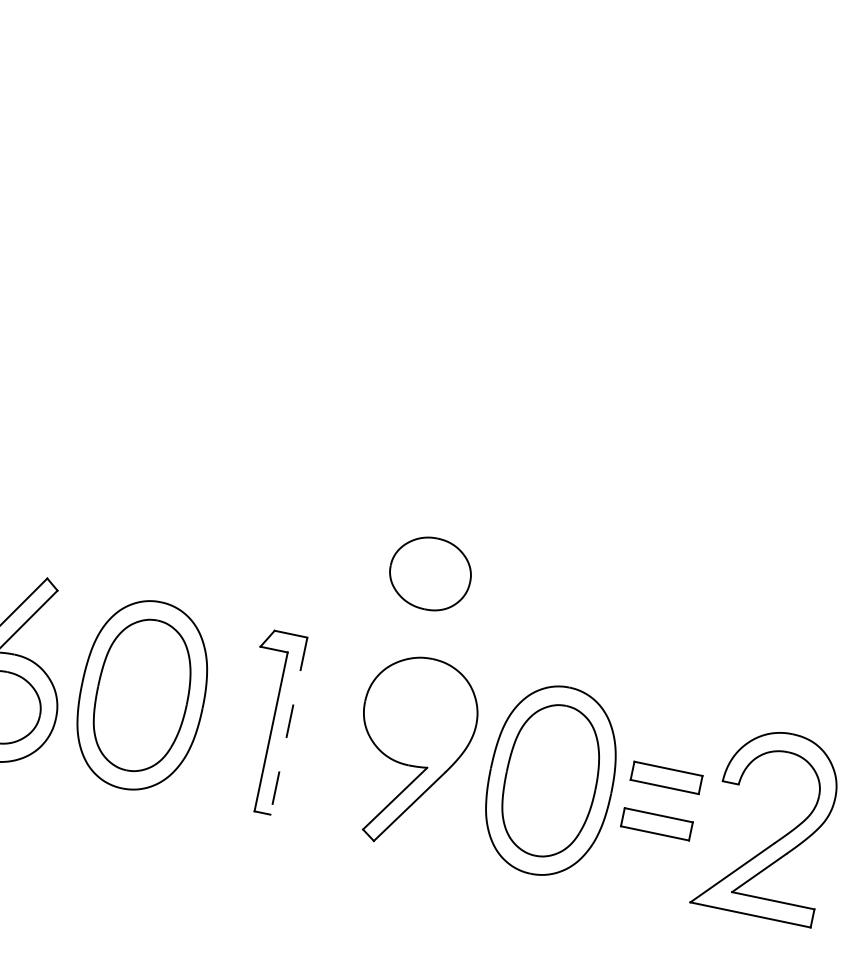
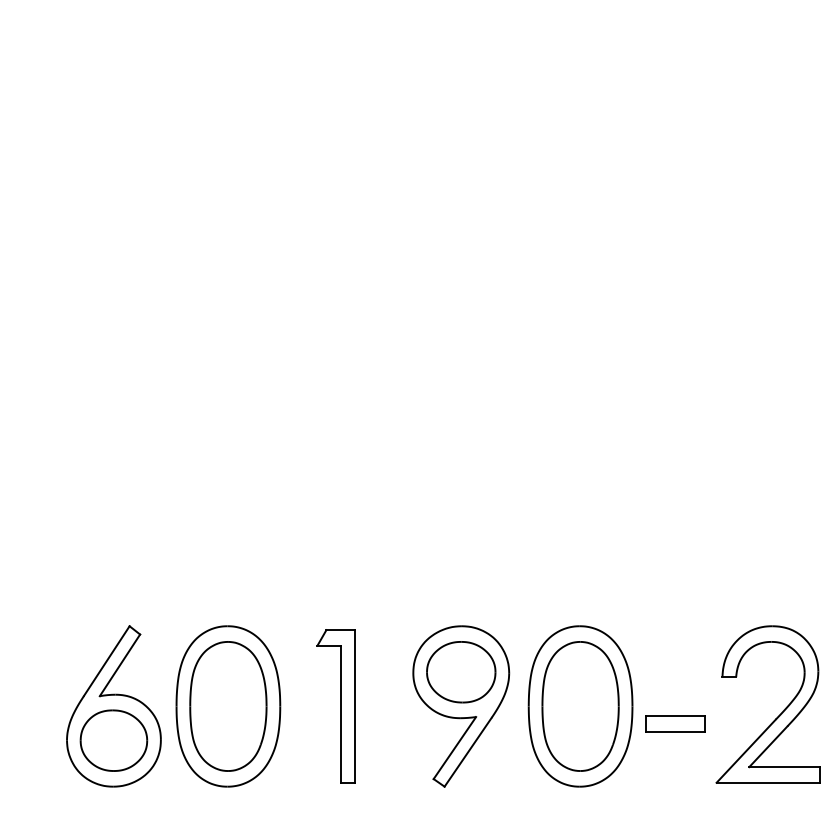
part: (430, 574) -> (461, 672), moved
line: (288, 726) -> (354, 706), dashed -> solid
part: (666, 777) -> (675, 683), removed

